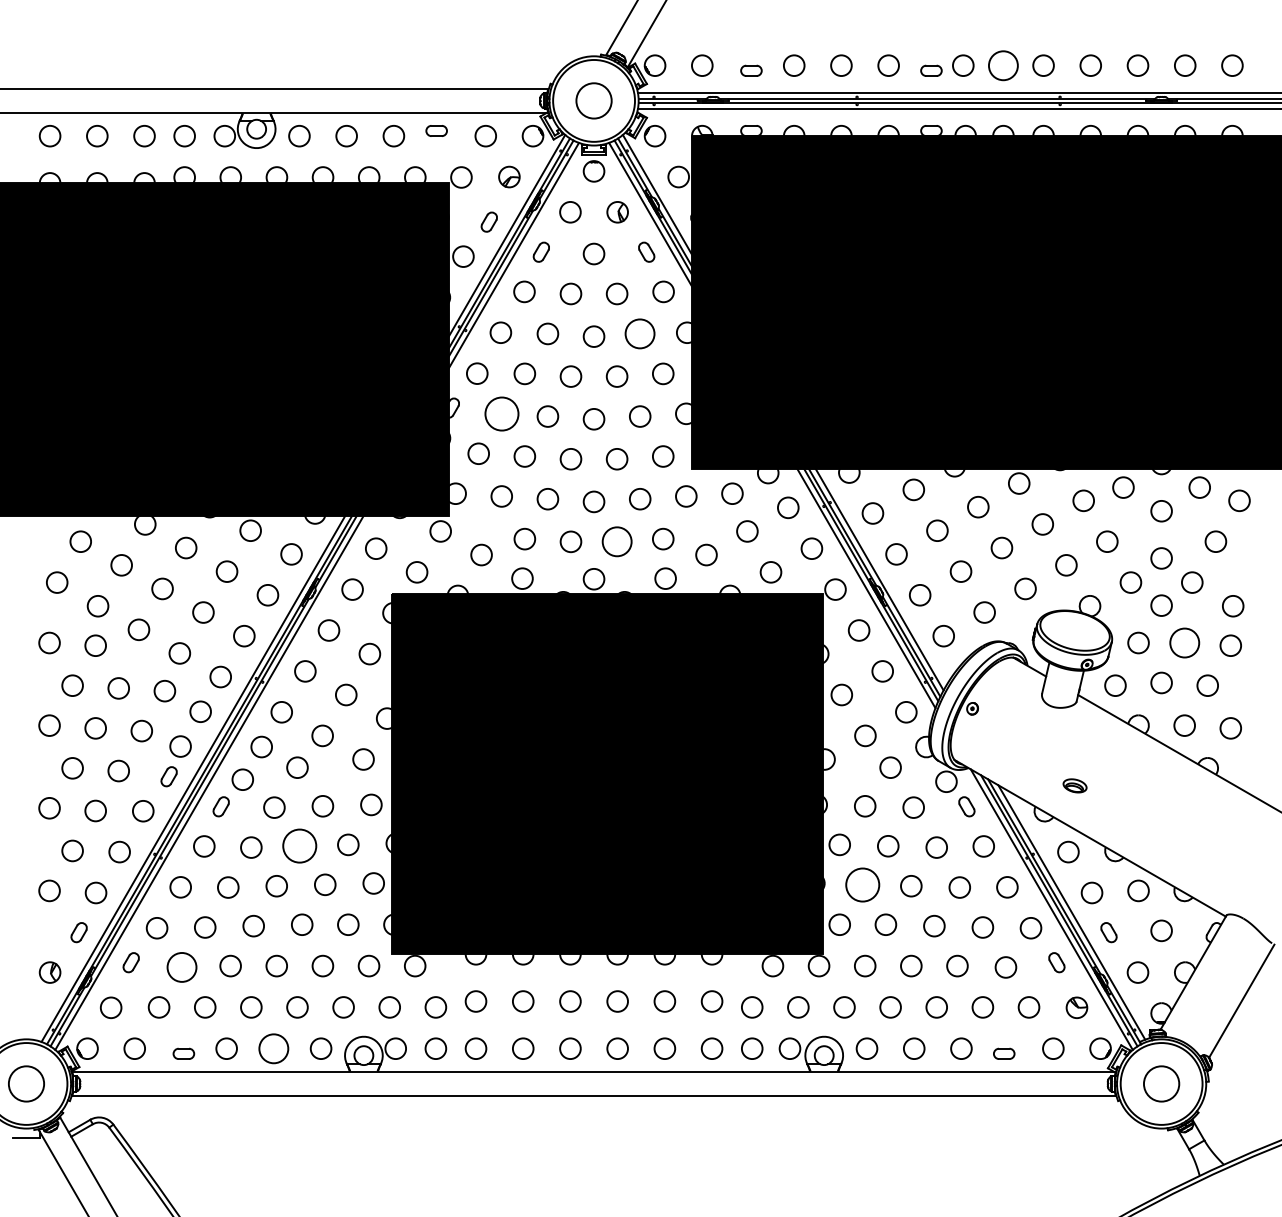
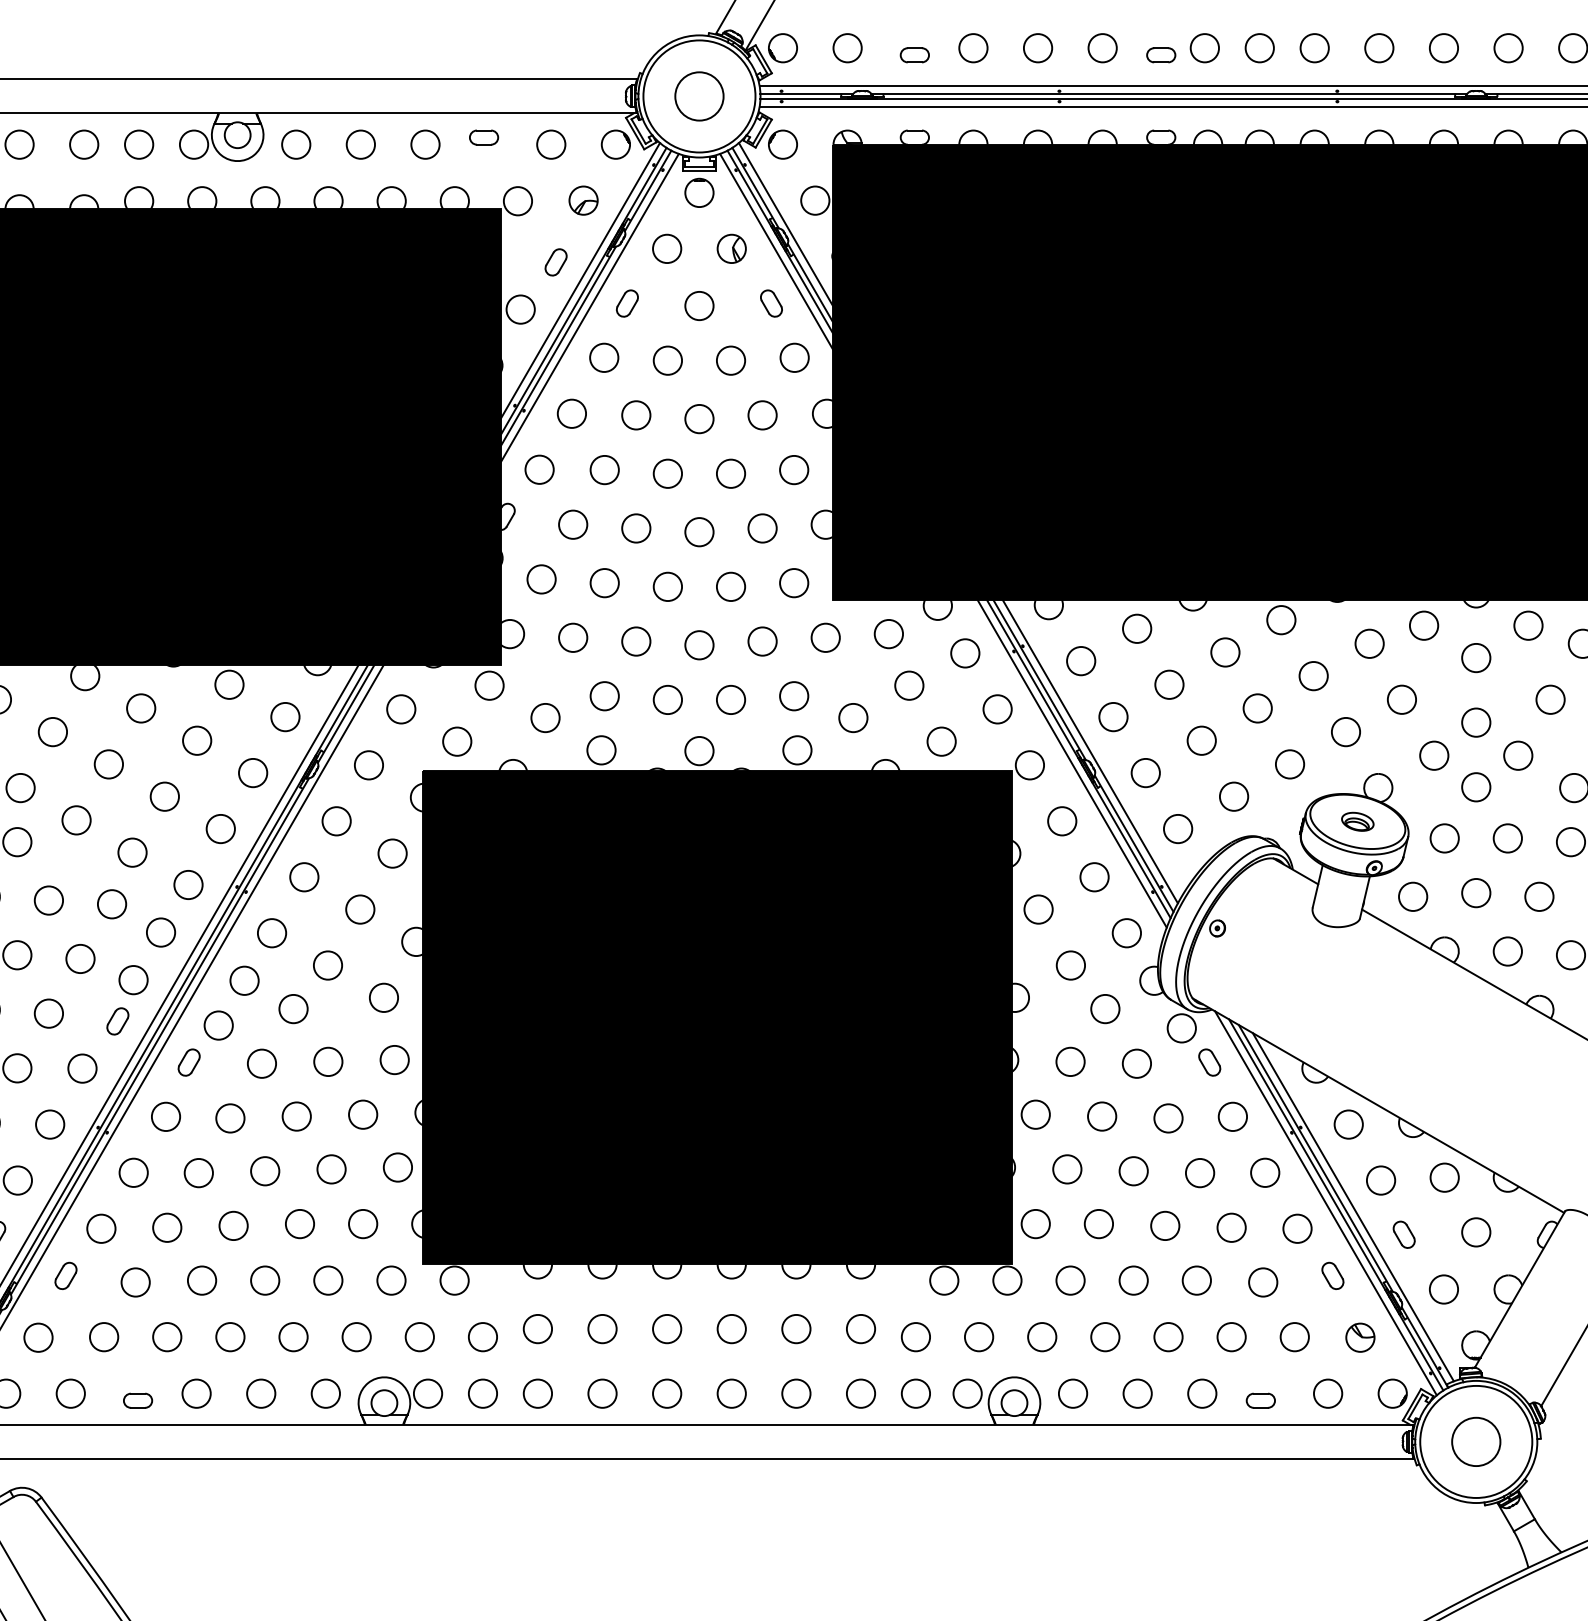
circle: (1003, 65) -> (1259, 47), size x0.71
circle: (640, 333) -> (763, 414), size x0.71
circle: (501, 413) -> (572, 524), size x0.62
circle: (616, 541) -> (730, 699), size x0.71
circle: (1184, 642) -> (1507, 837), size x0.71
part: (1074, 785) -> (1357, 821), moved
circle: (299, 846) -> (296, 1116), size x0.62
circle: (862, 884) -> (1066, 1168), size x0.62
circle: (182, 967) -> (136, 1282), size x0.71
circle: (273, 1048) -> (260, 1393), size x0.71

